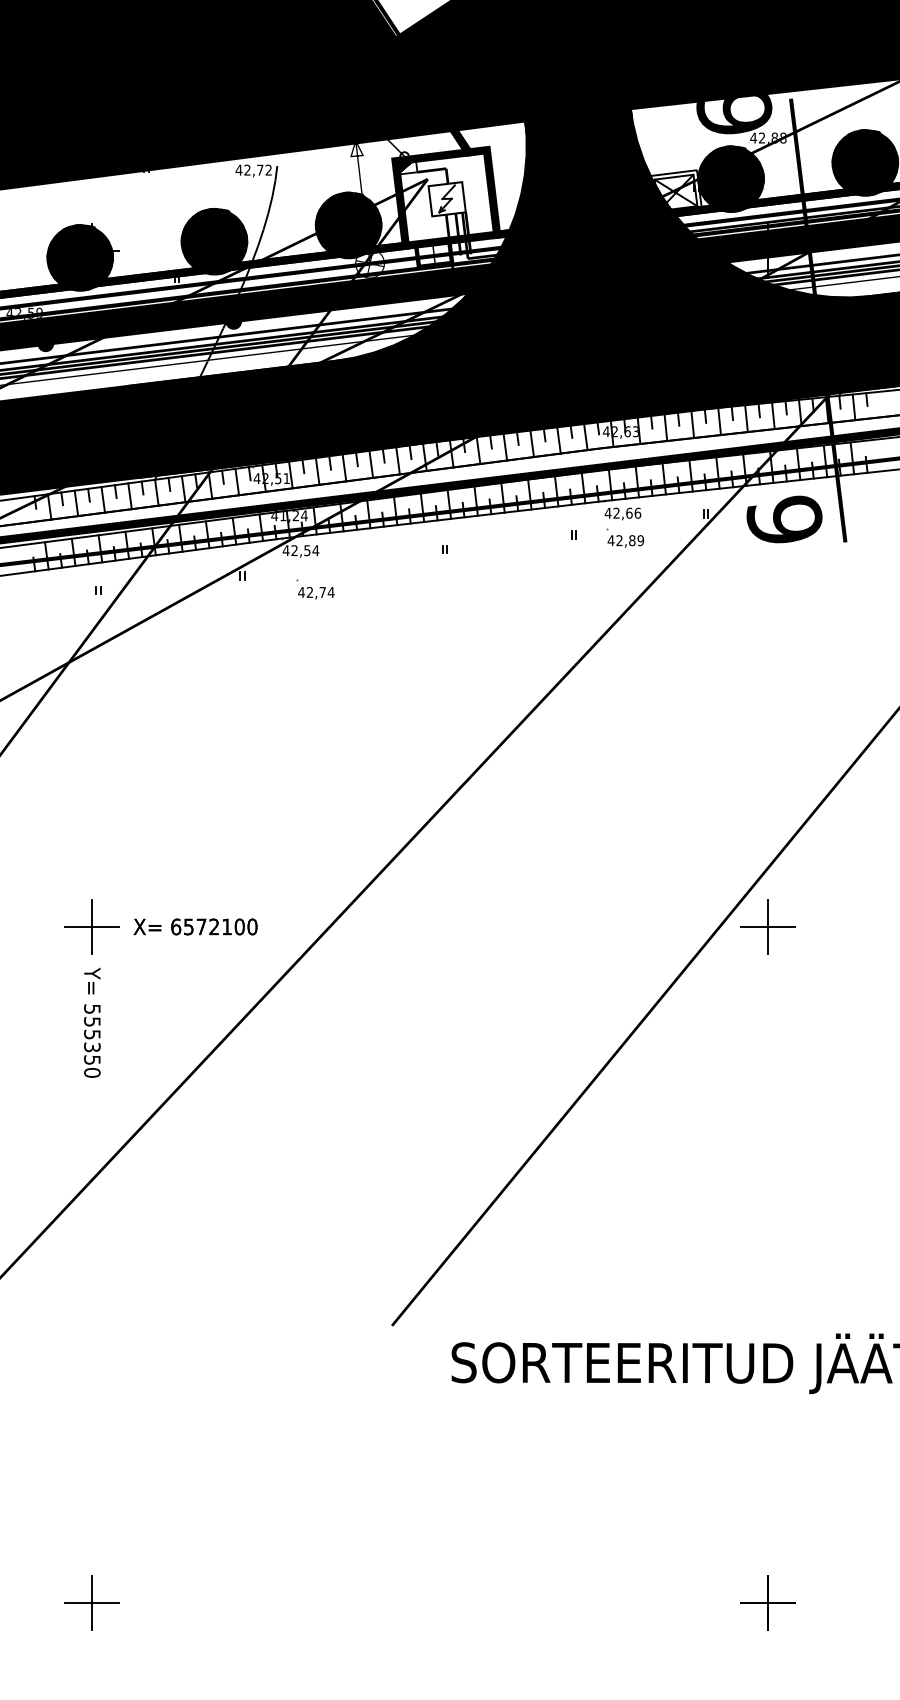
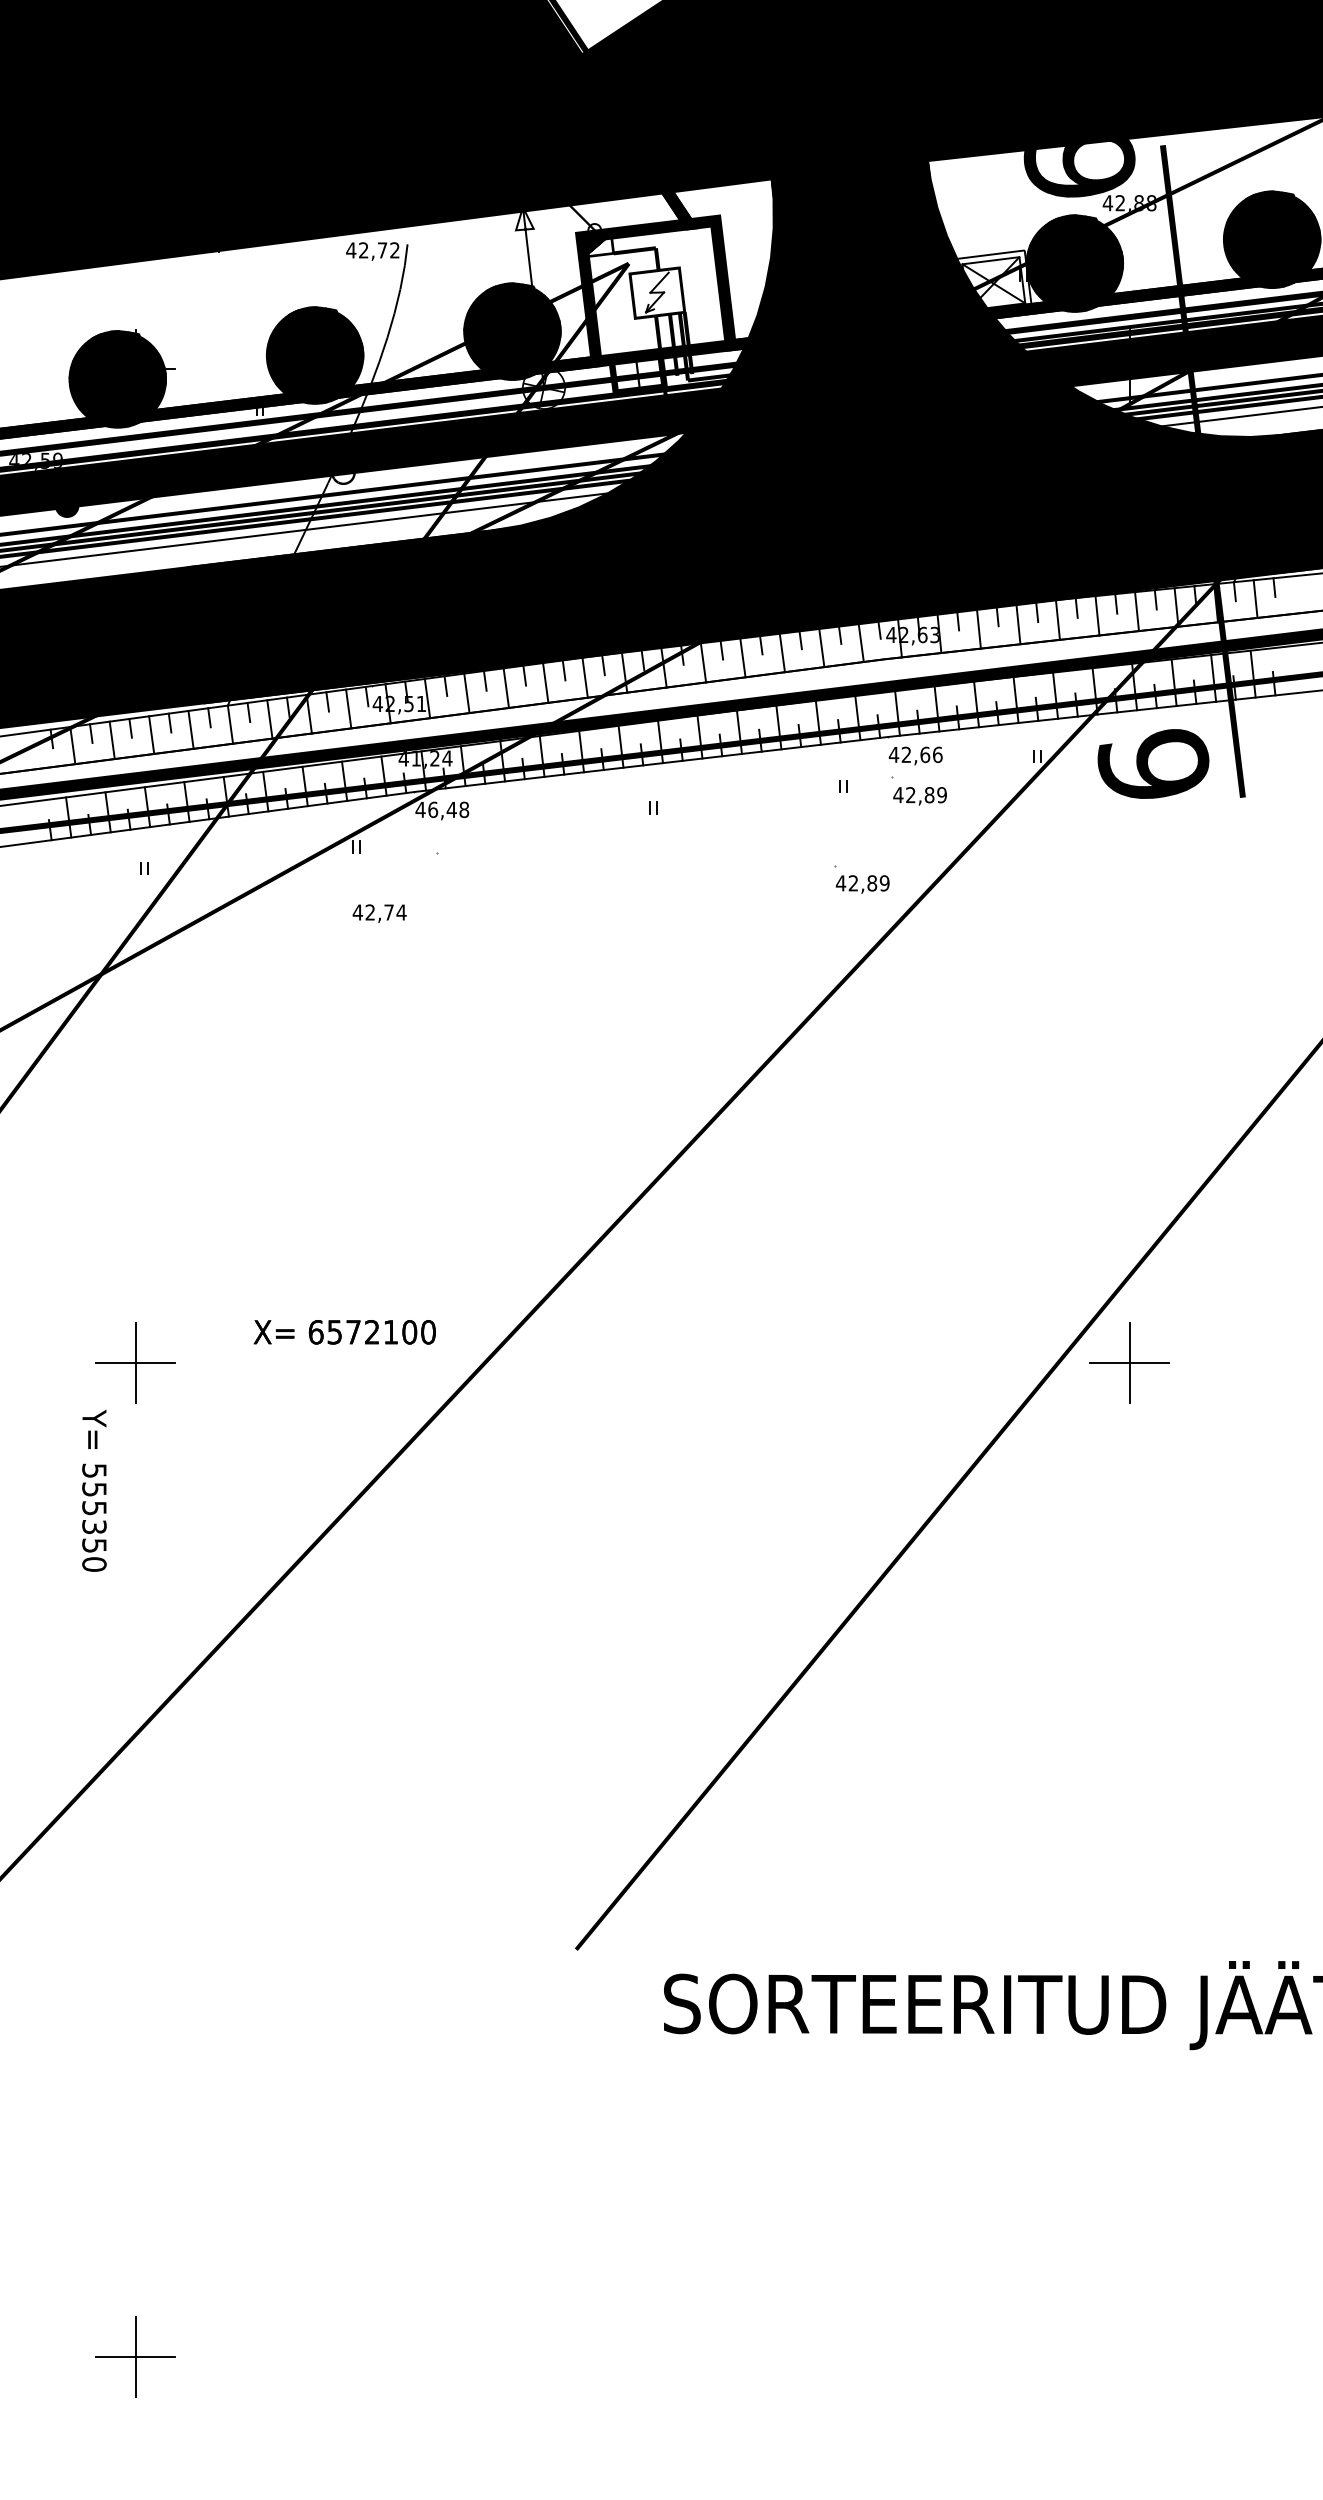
fill: (233, 320) -> (343, 471), removed
text: (305, 550) -> (449, 809), 42,54 -> 46,48
text: (316, 593) -> (379, 914), moved
part: (586, 597) -> (862, 878), added
text: (195, 926) -> (344, 1331), moved
text: (92, 1022) -> (94, 1490), moved
part: (767, 1602) -> (1128, 2356), removed

